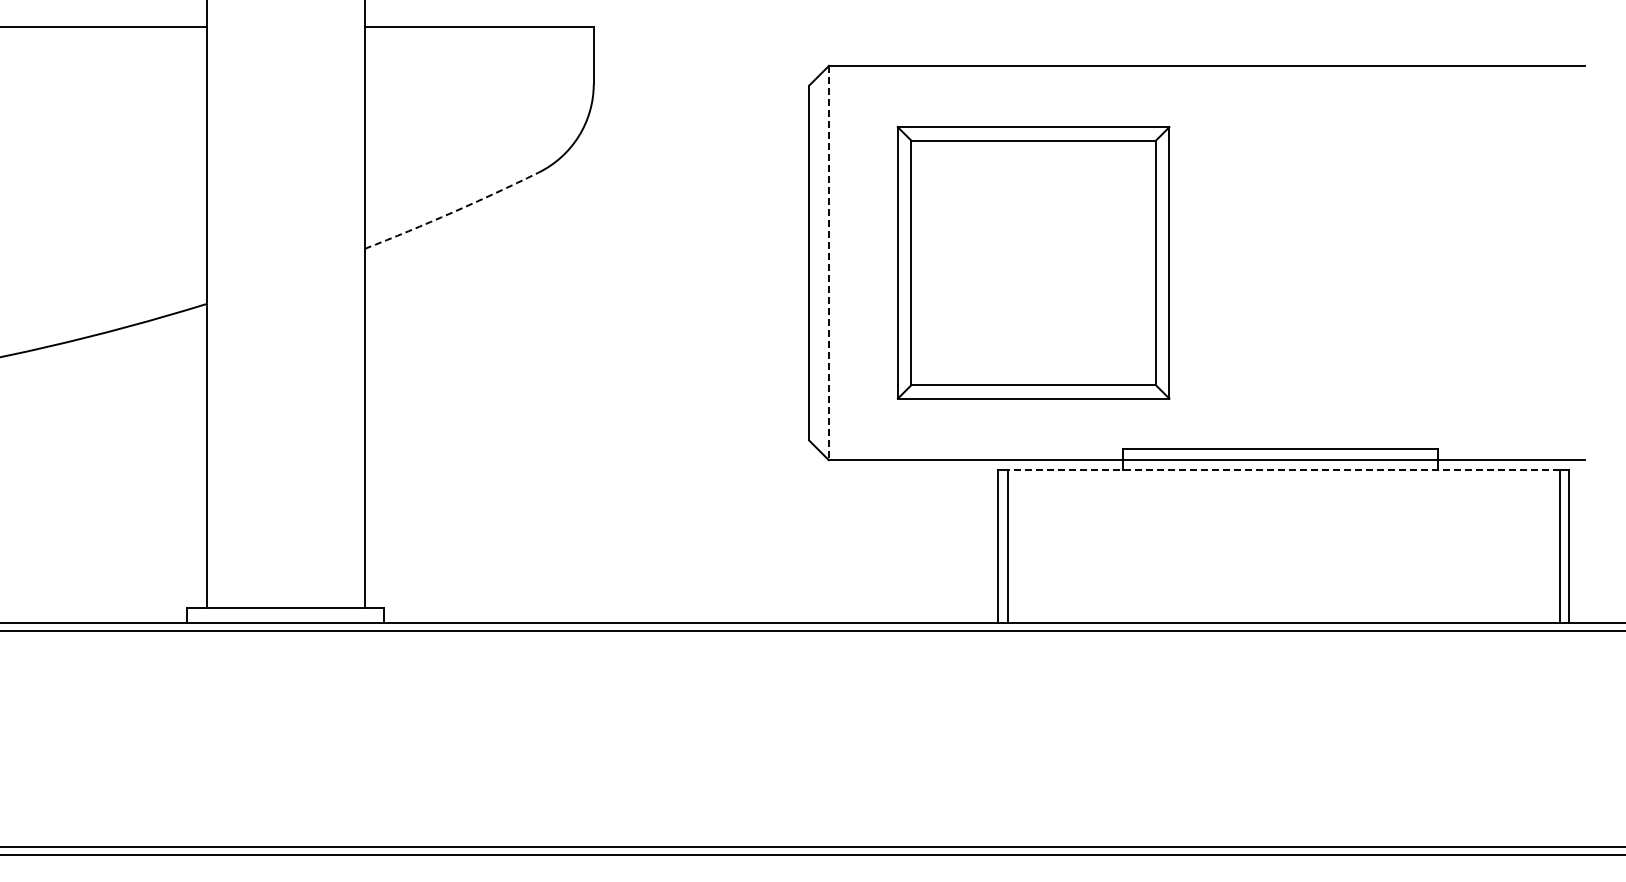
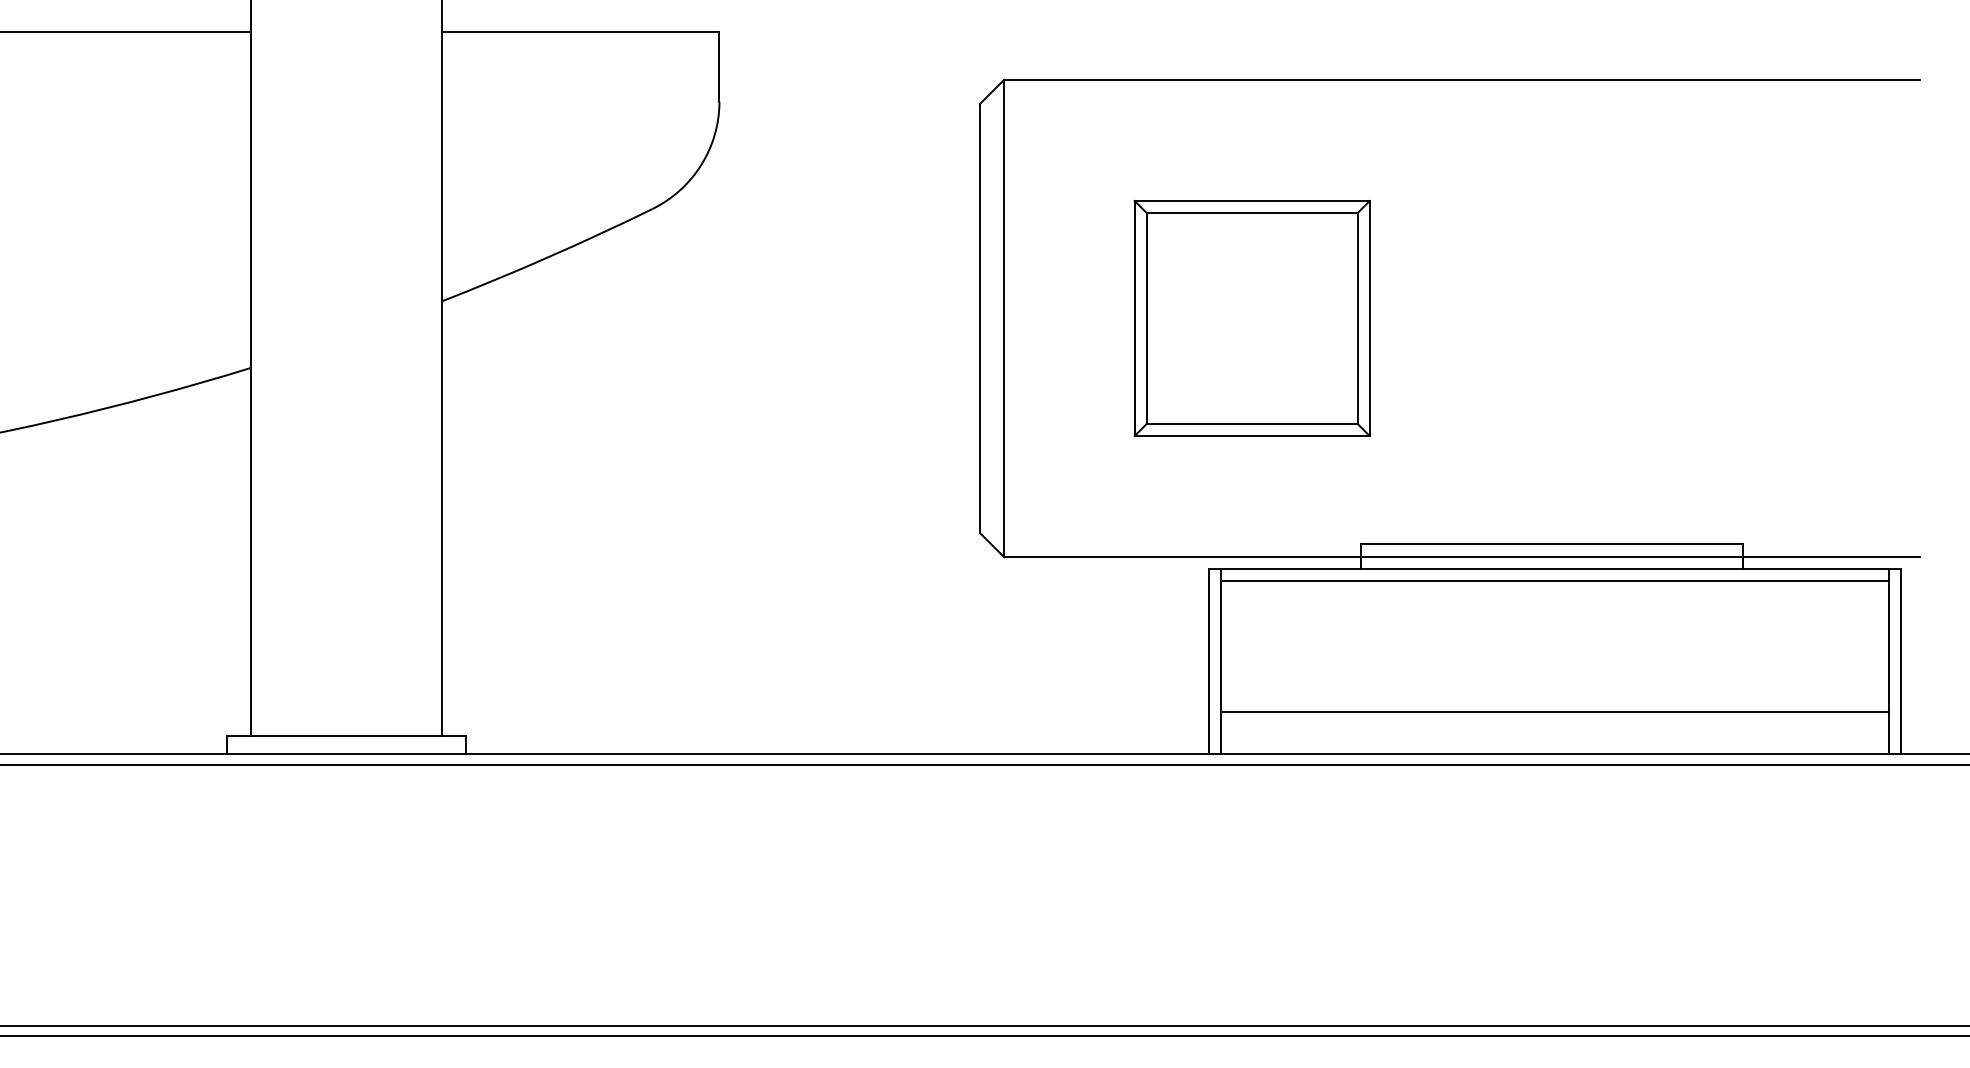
arc: (452, 212) -> (548, 257), dashed -> solid
line: (828, 263) -> (1003, 318), dashed -> solid
part: (1033, 263) -> (1252, 318), size x0.71
line: (1283, 470) -> (1554, 569), dashed -> solid
line: (1283, 479) -> (1554, 580), added
line: (1283, 588) -> (1554, 712), added

